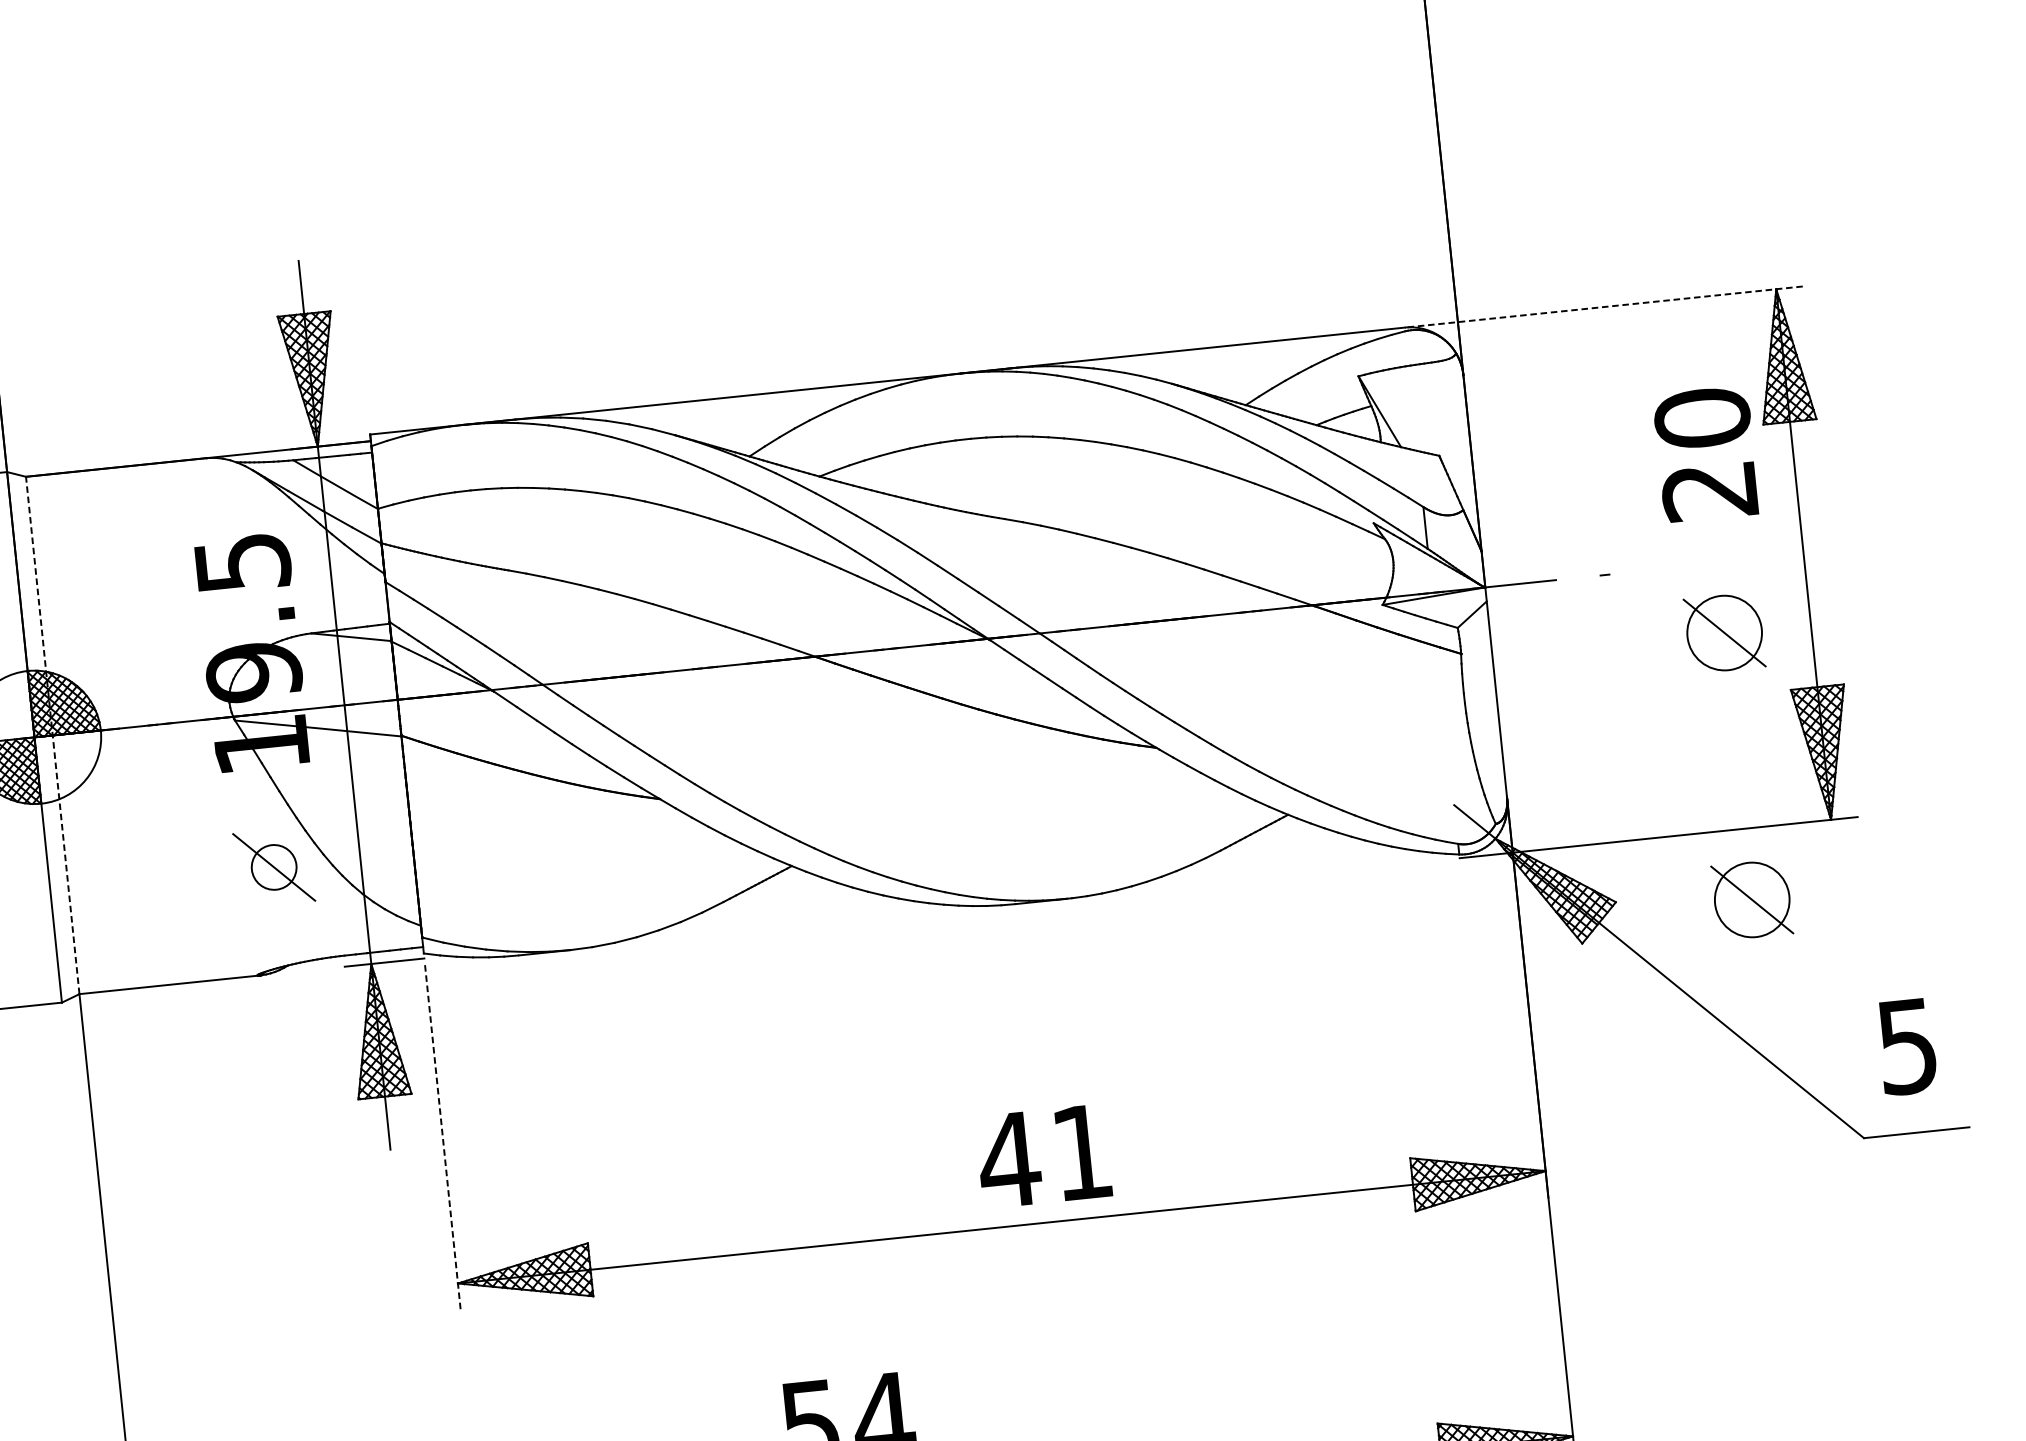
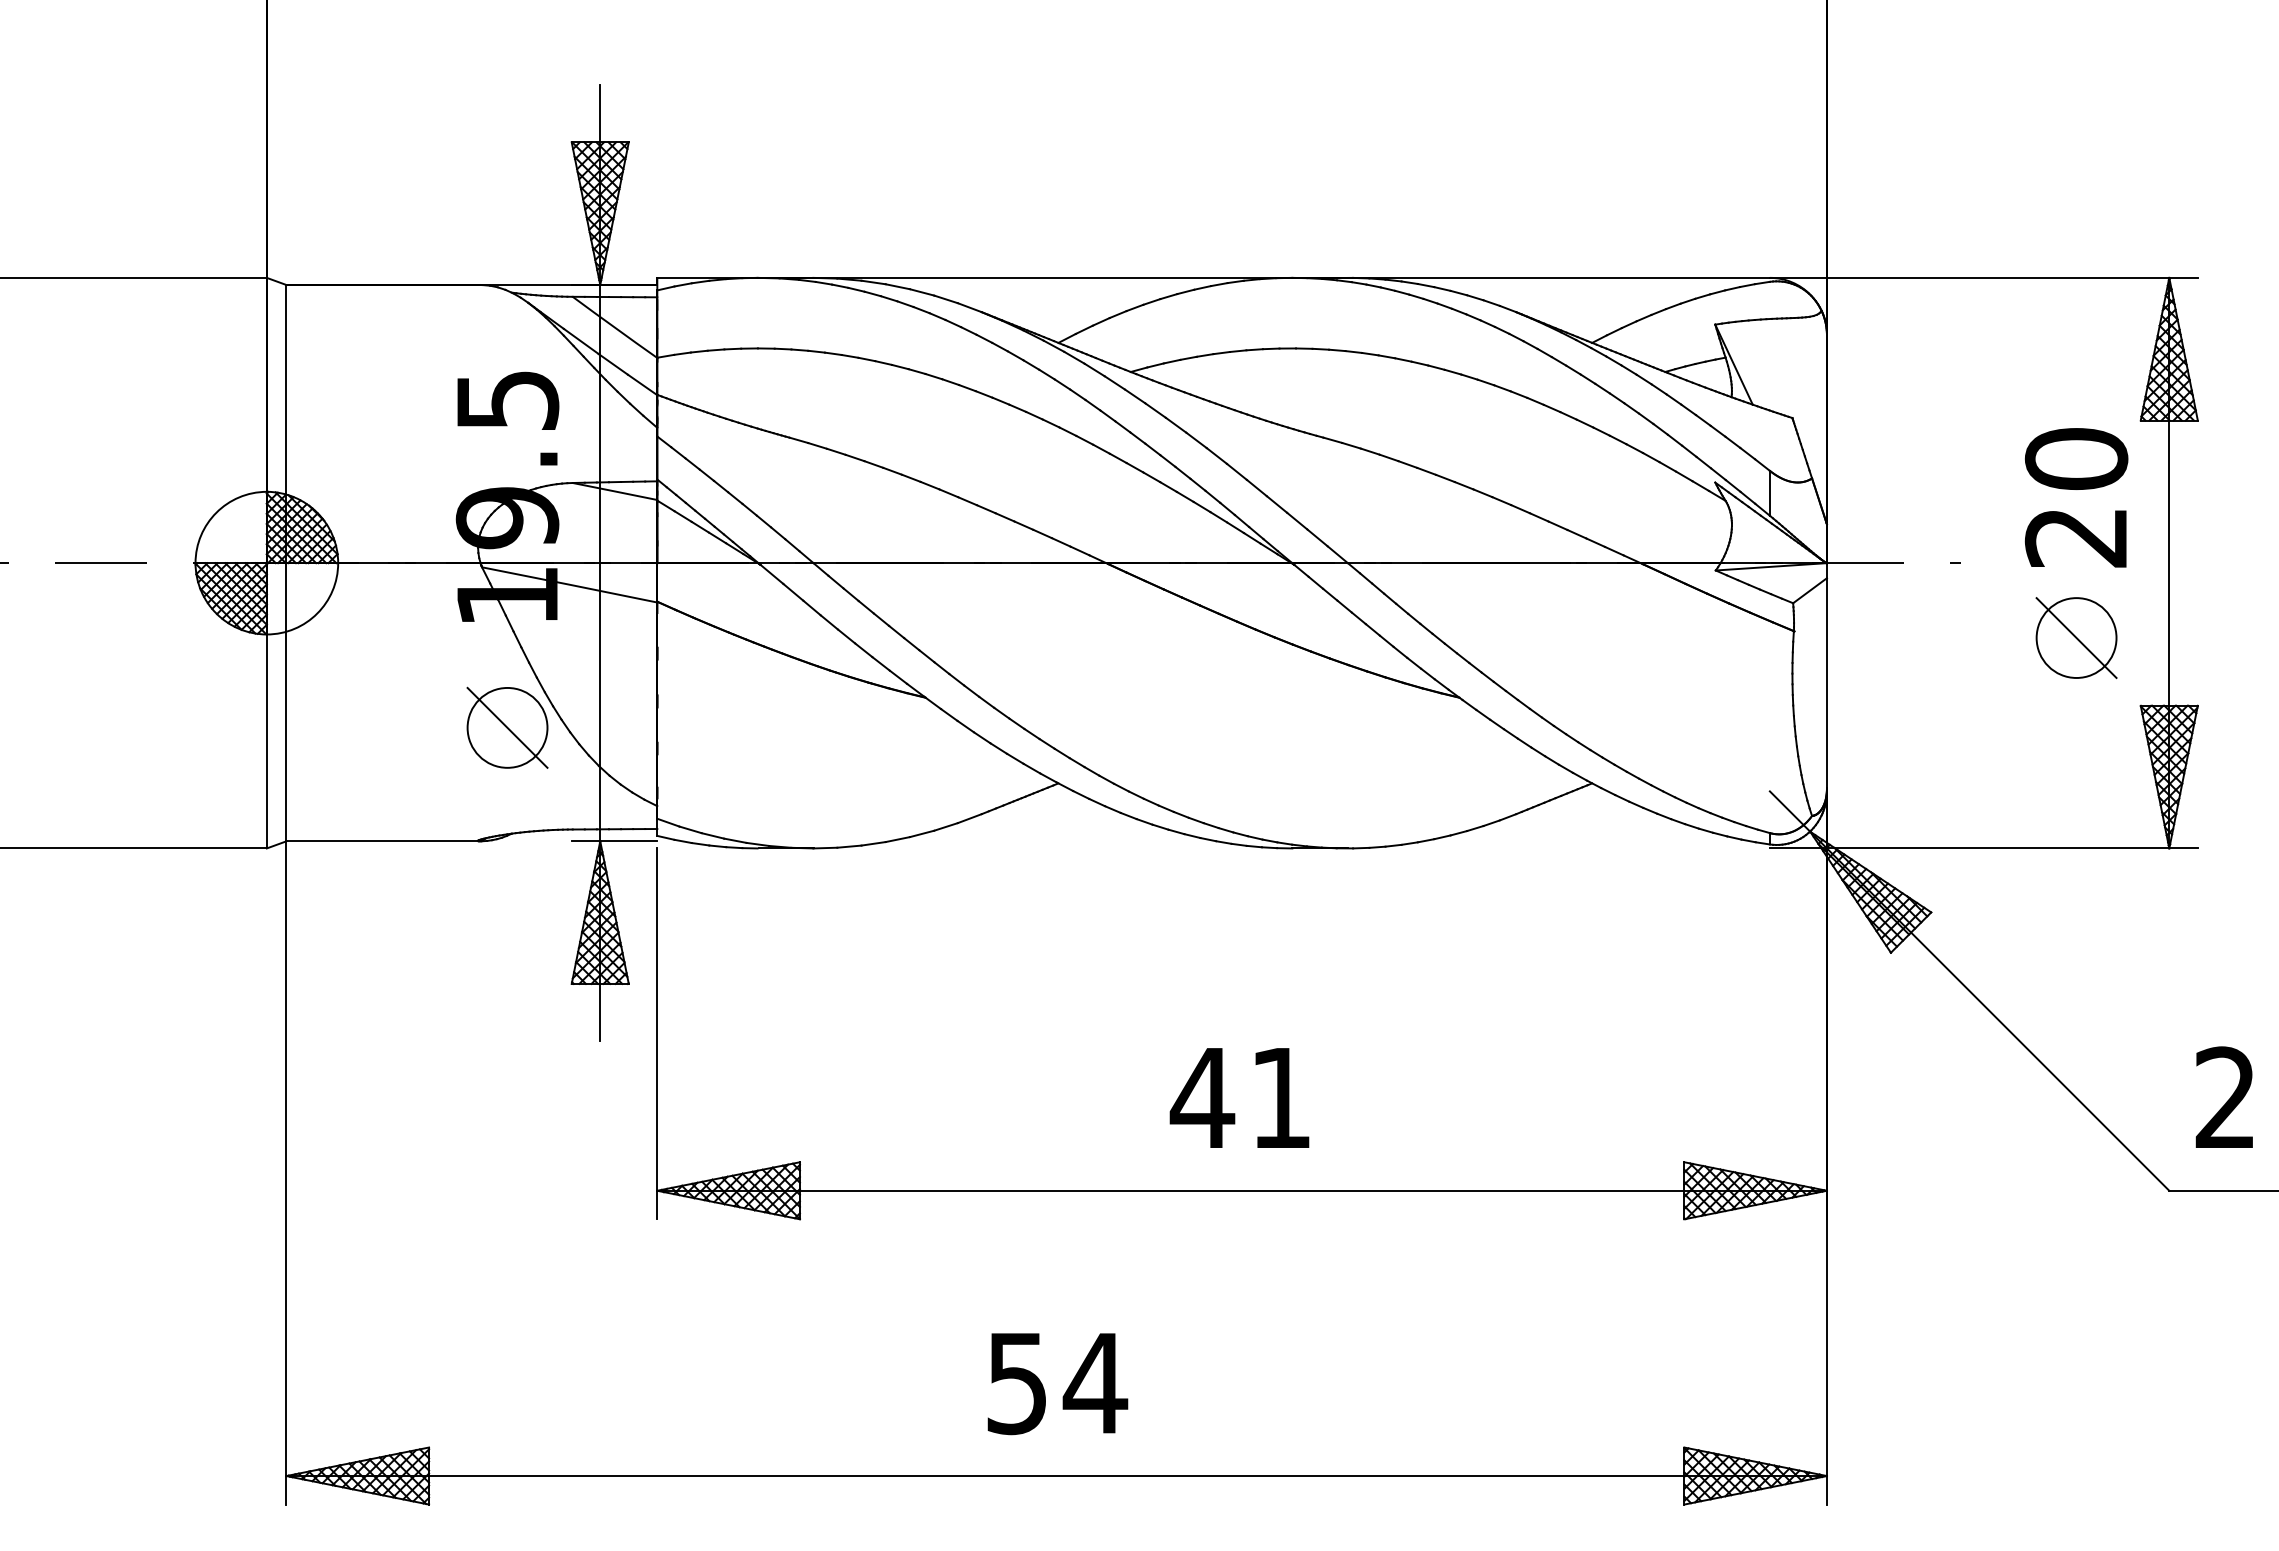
line: (1603, 306) -> (1983, 277), dashed -> solid
text: (1706, 454) -> (2076, 497), moved
line: (52, 734) -> (286, 562), dashed -> solid
circle: (274, 867) -> (507, 727), size x1.67
part: (1752, 899) -> (2076, 924), removed
text: (1906, 1046) -> (2224, 1097), 5 -> 2
line: (443, 1138) -> (657, 1034), dashed -> solid
text: (1043, 1155) -> (1239, 1097), moved

